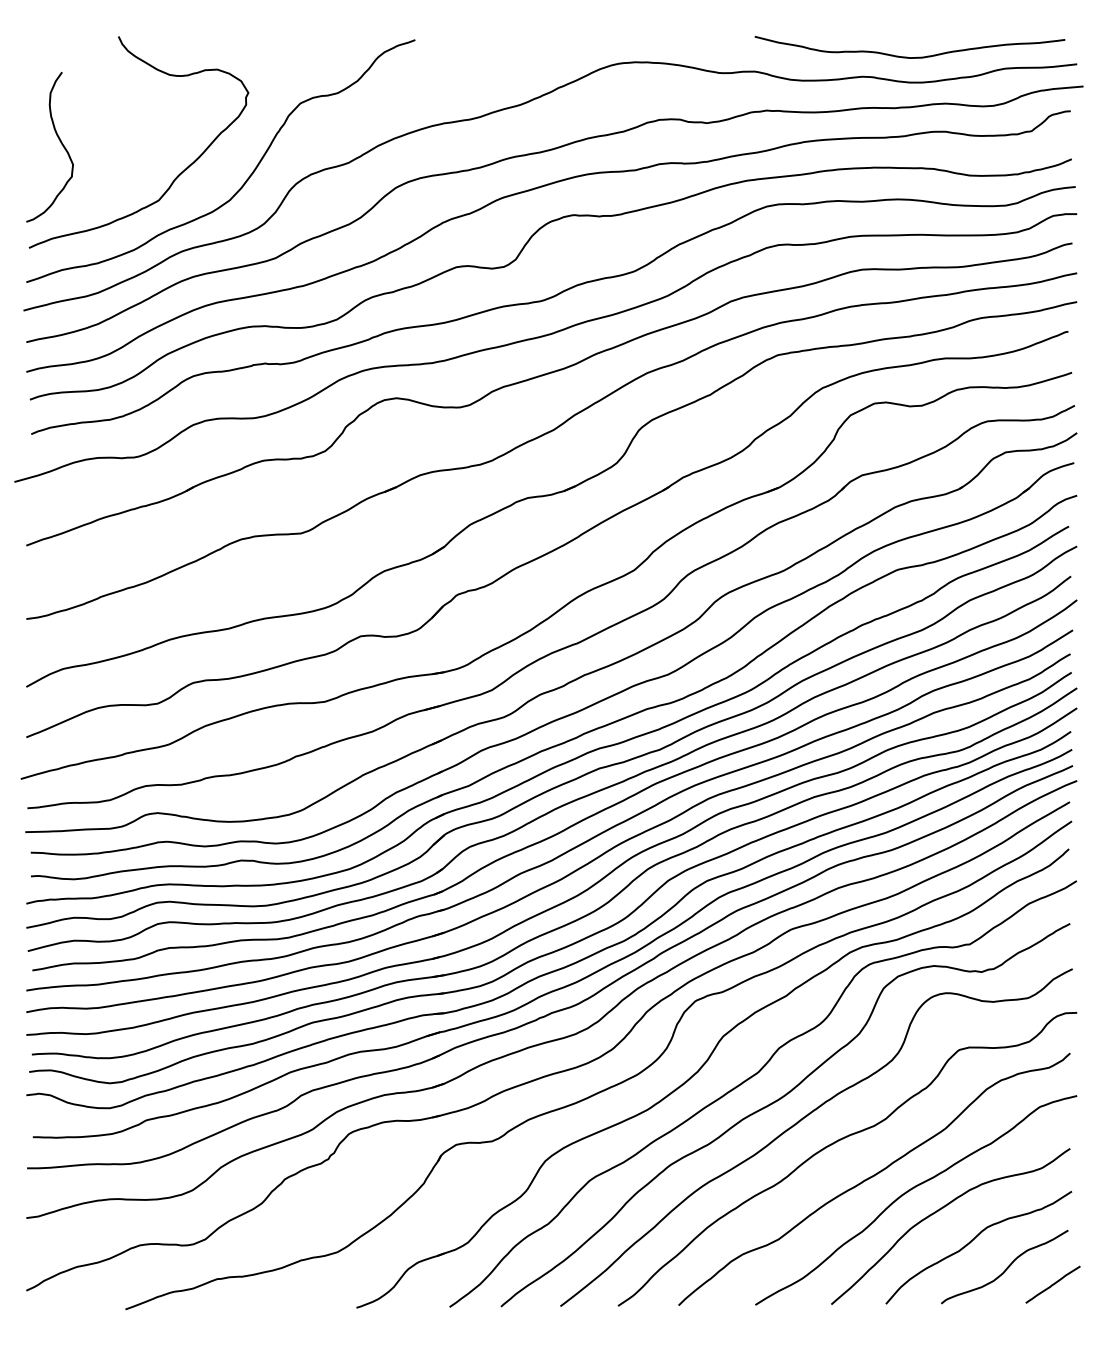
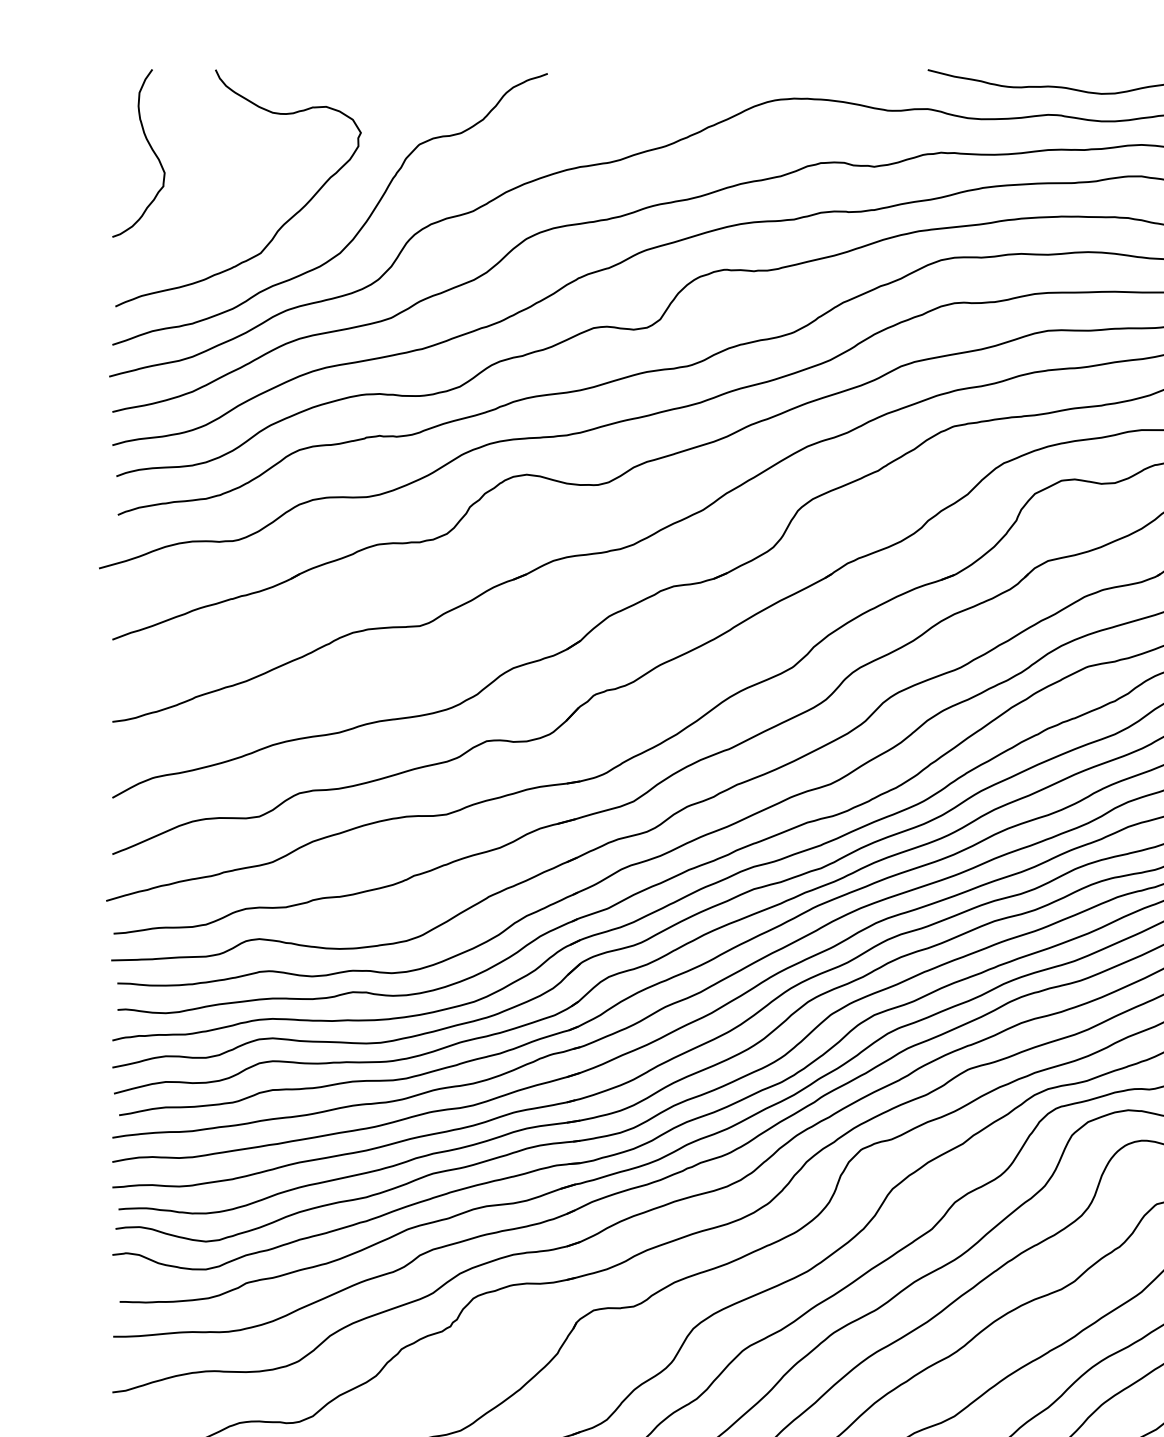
curve: (59, 141) -> (149, 147), moved

